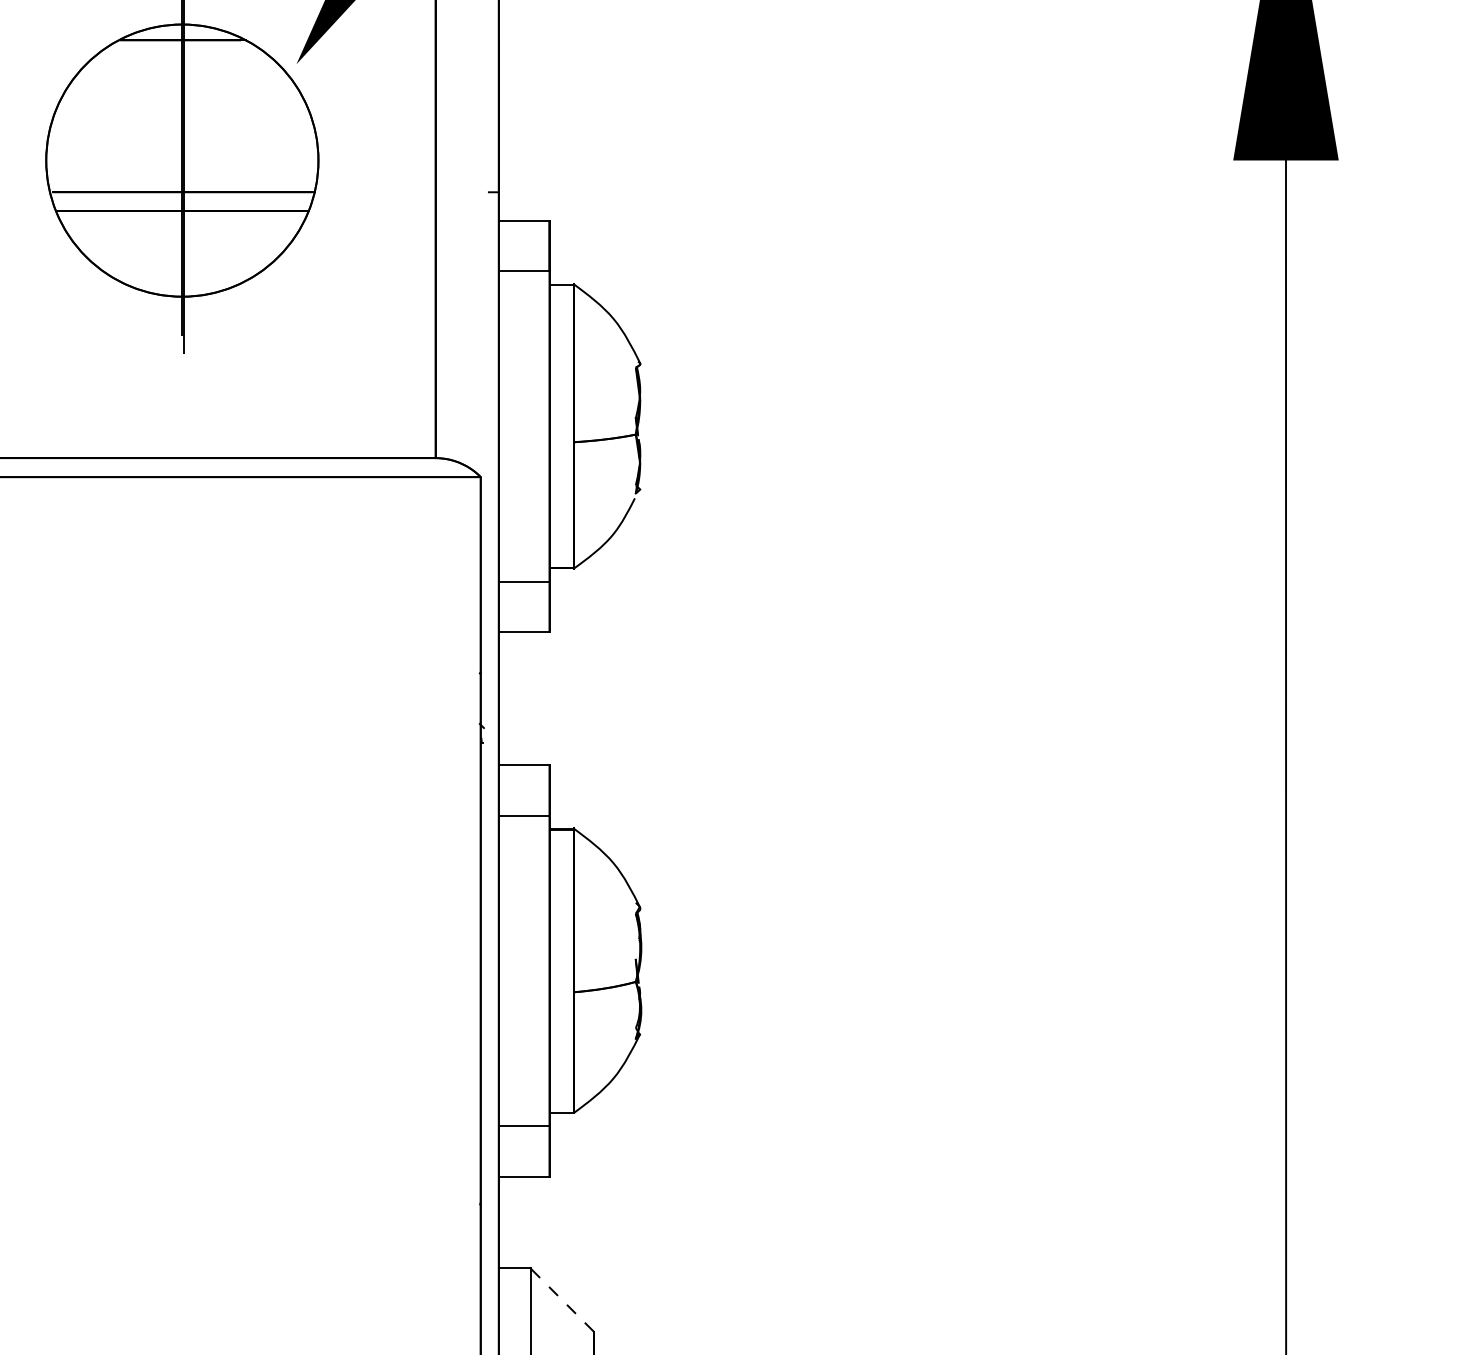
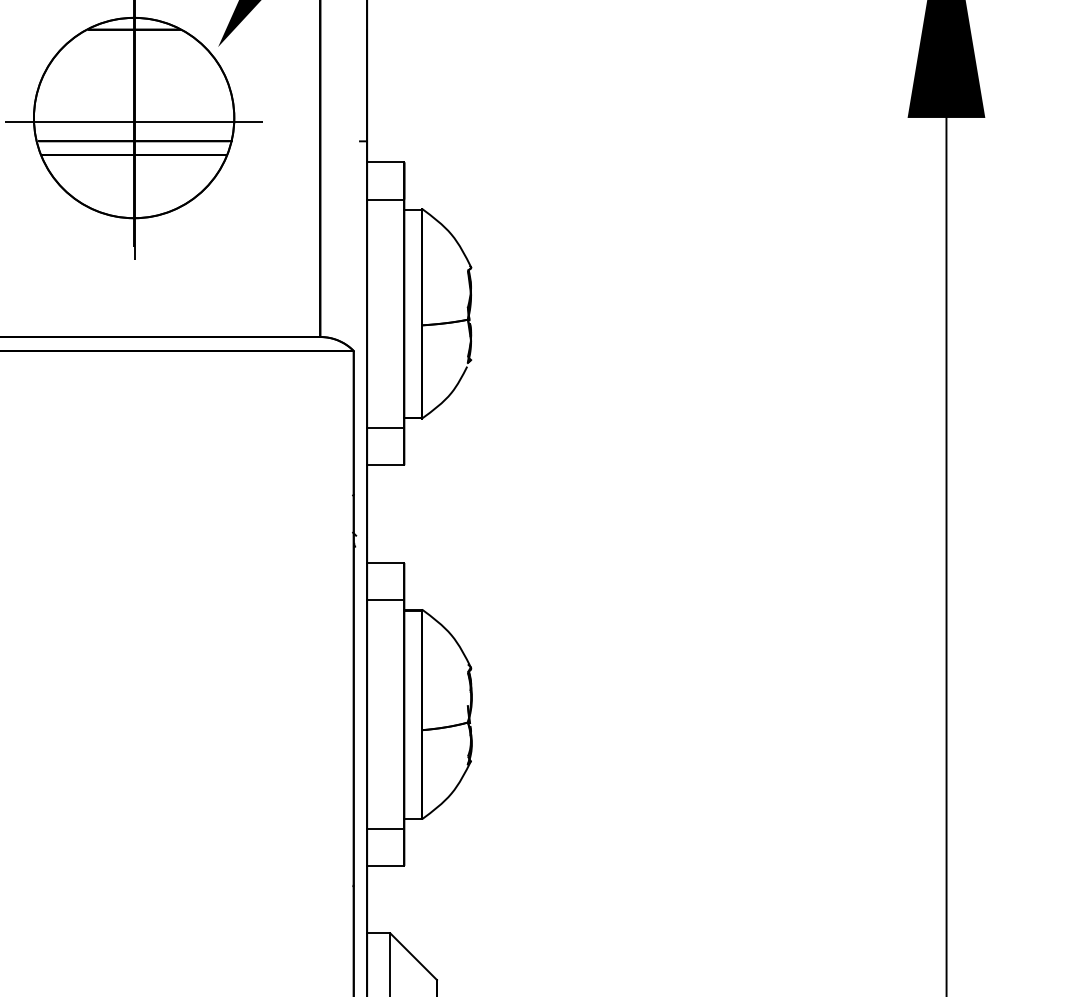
line: (182, 165) -> (134, 121), added
line: (561, 1299) -> (413, 956), dashed -> solid

